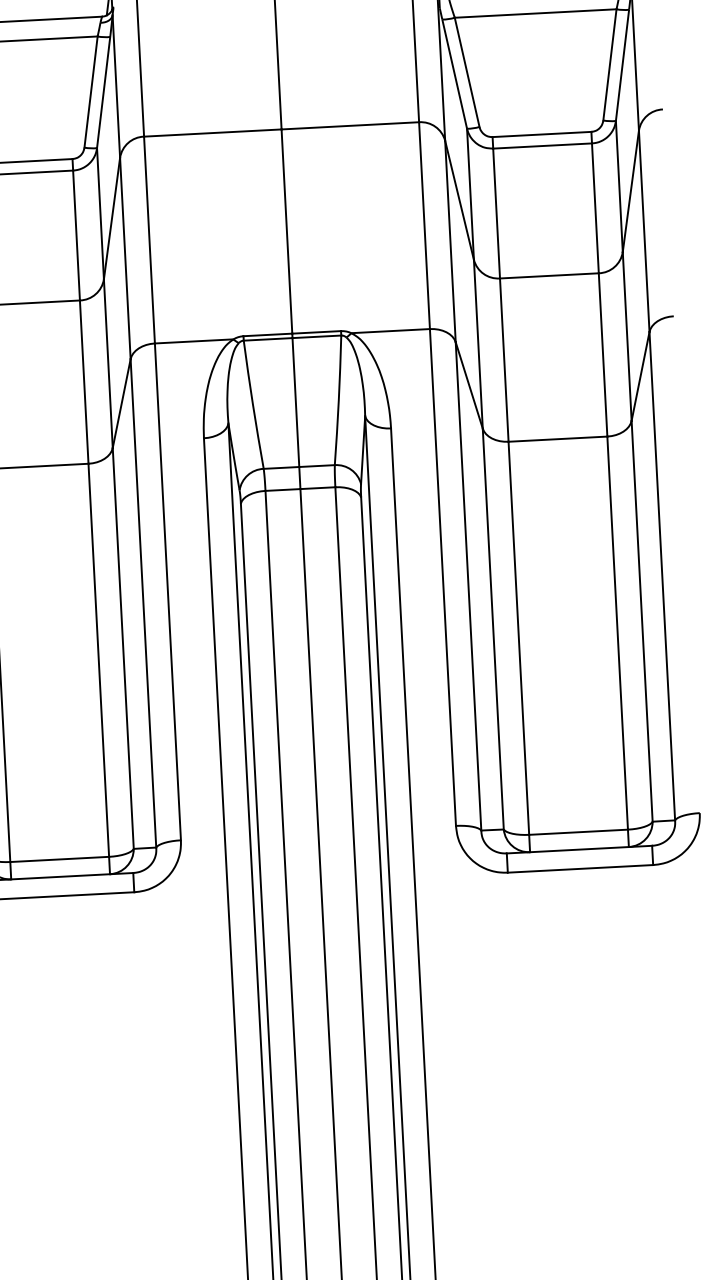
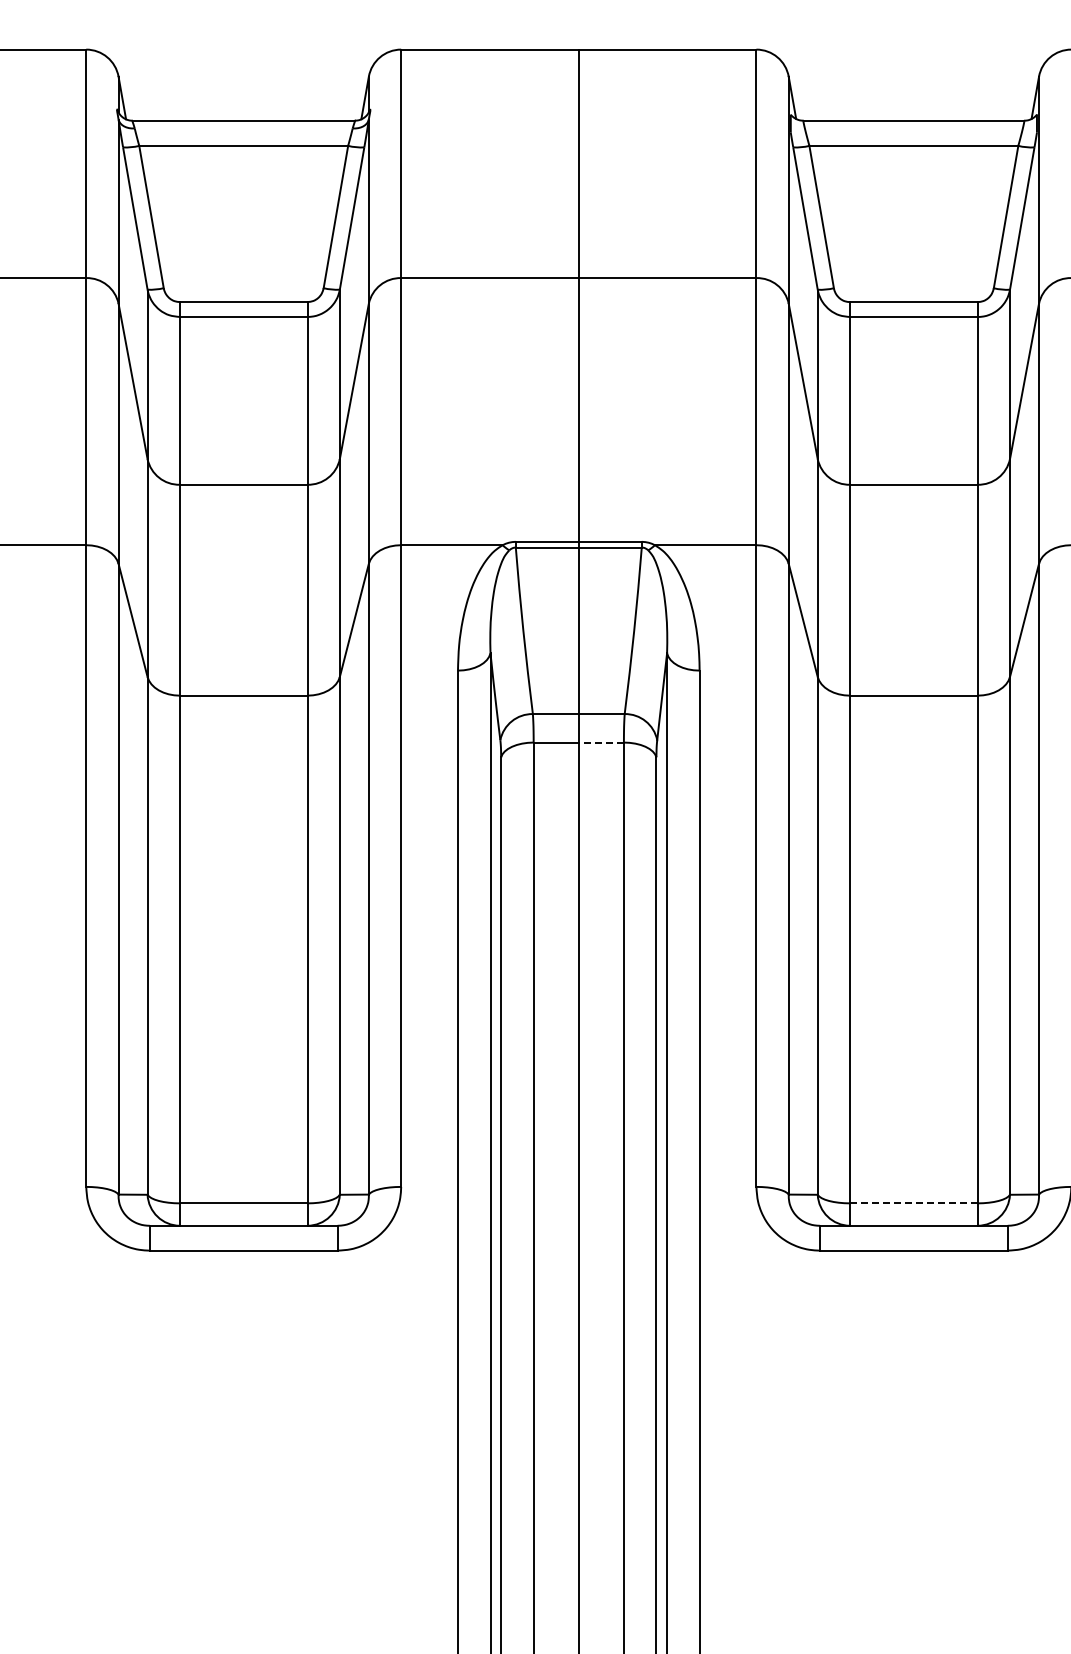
line: (318, 488) -> (601, 742), solid -> dashed
line: (578, 832) -> (913, 1203), solid -> dashed

